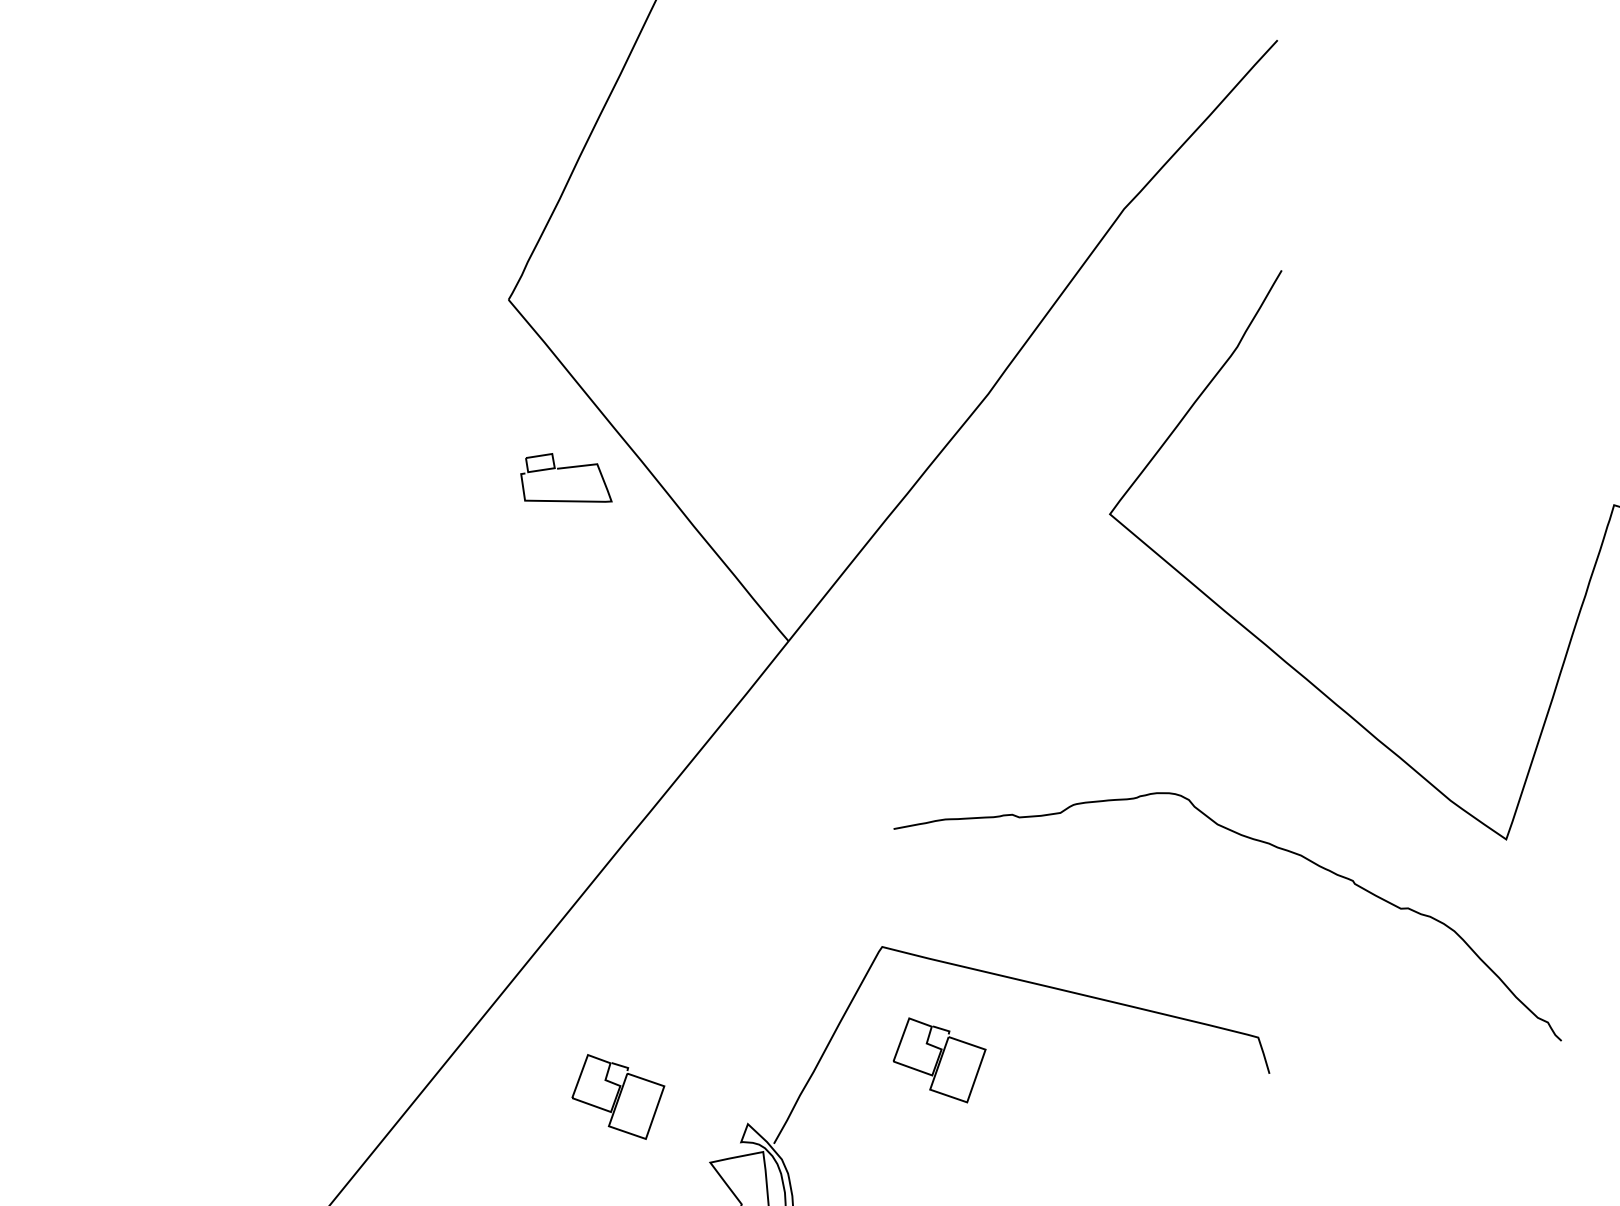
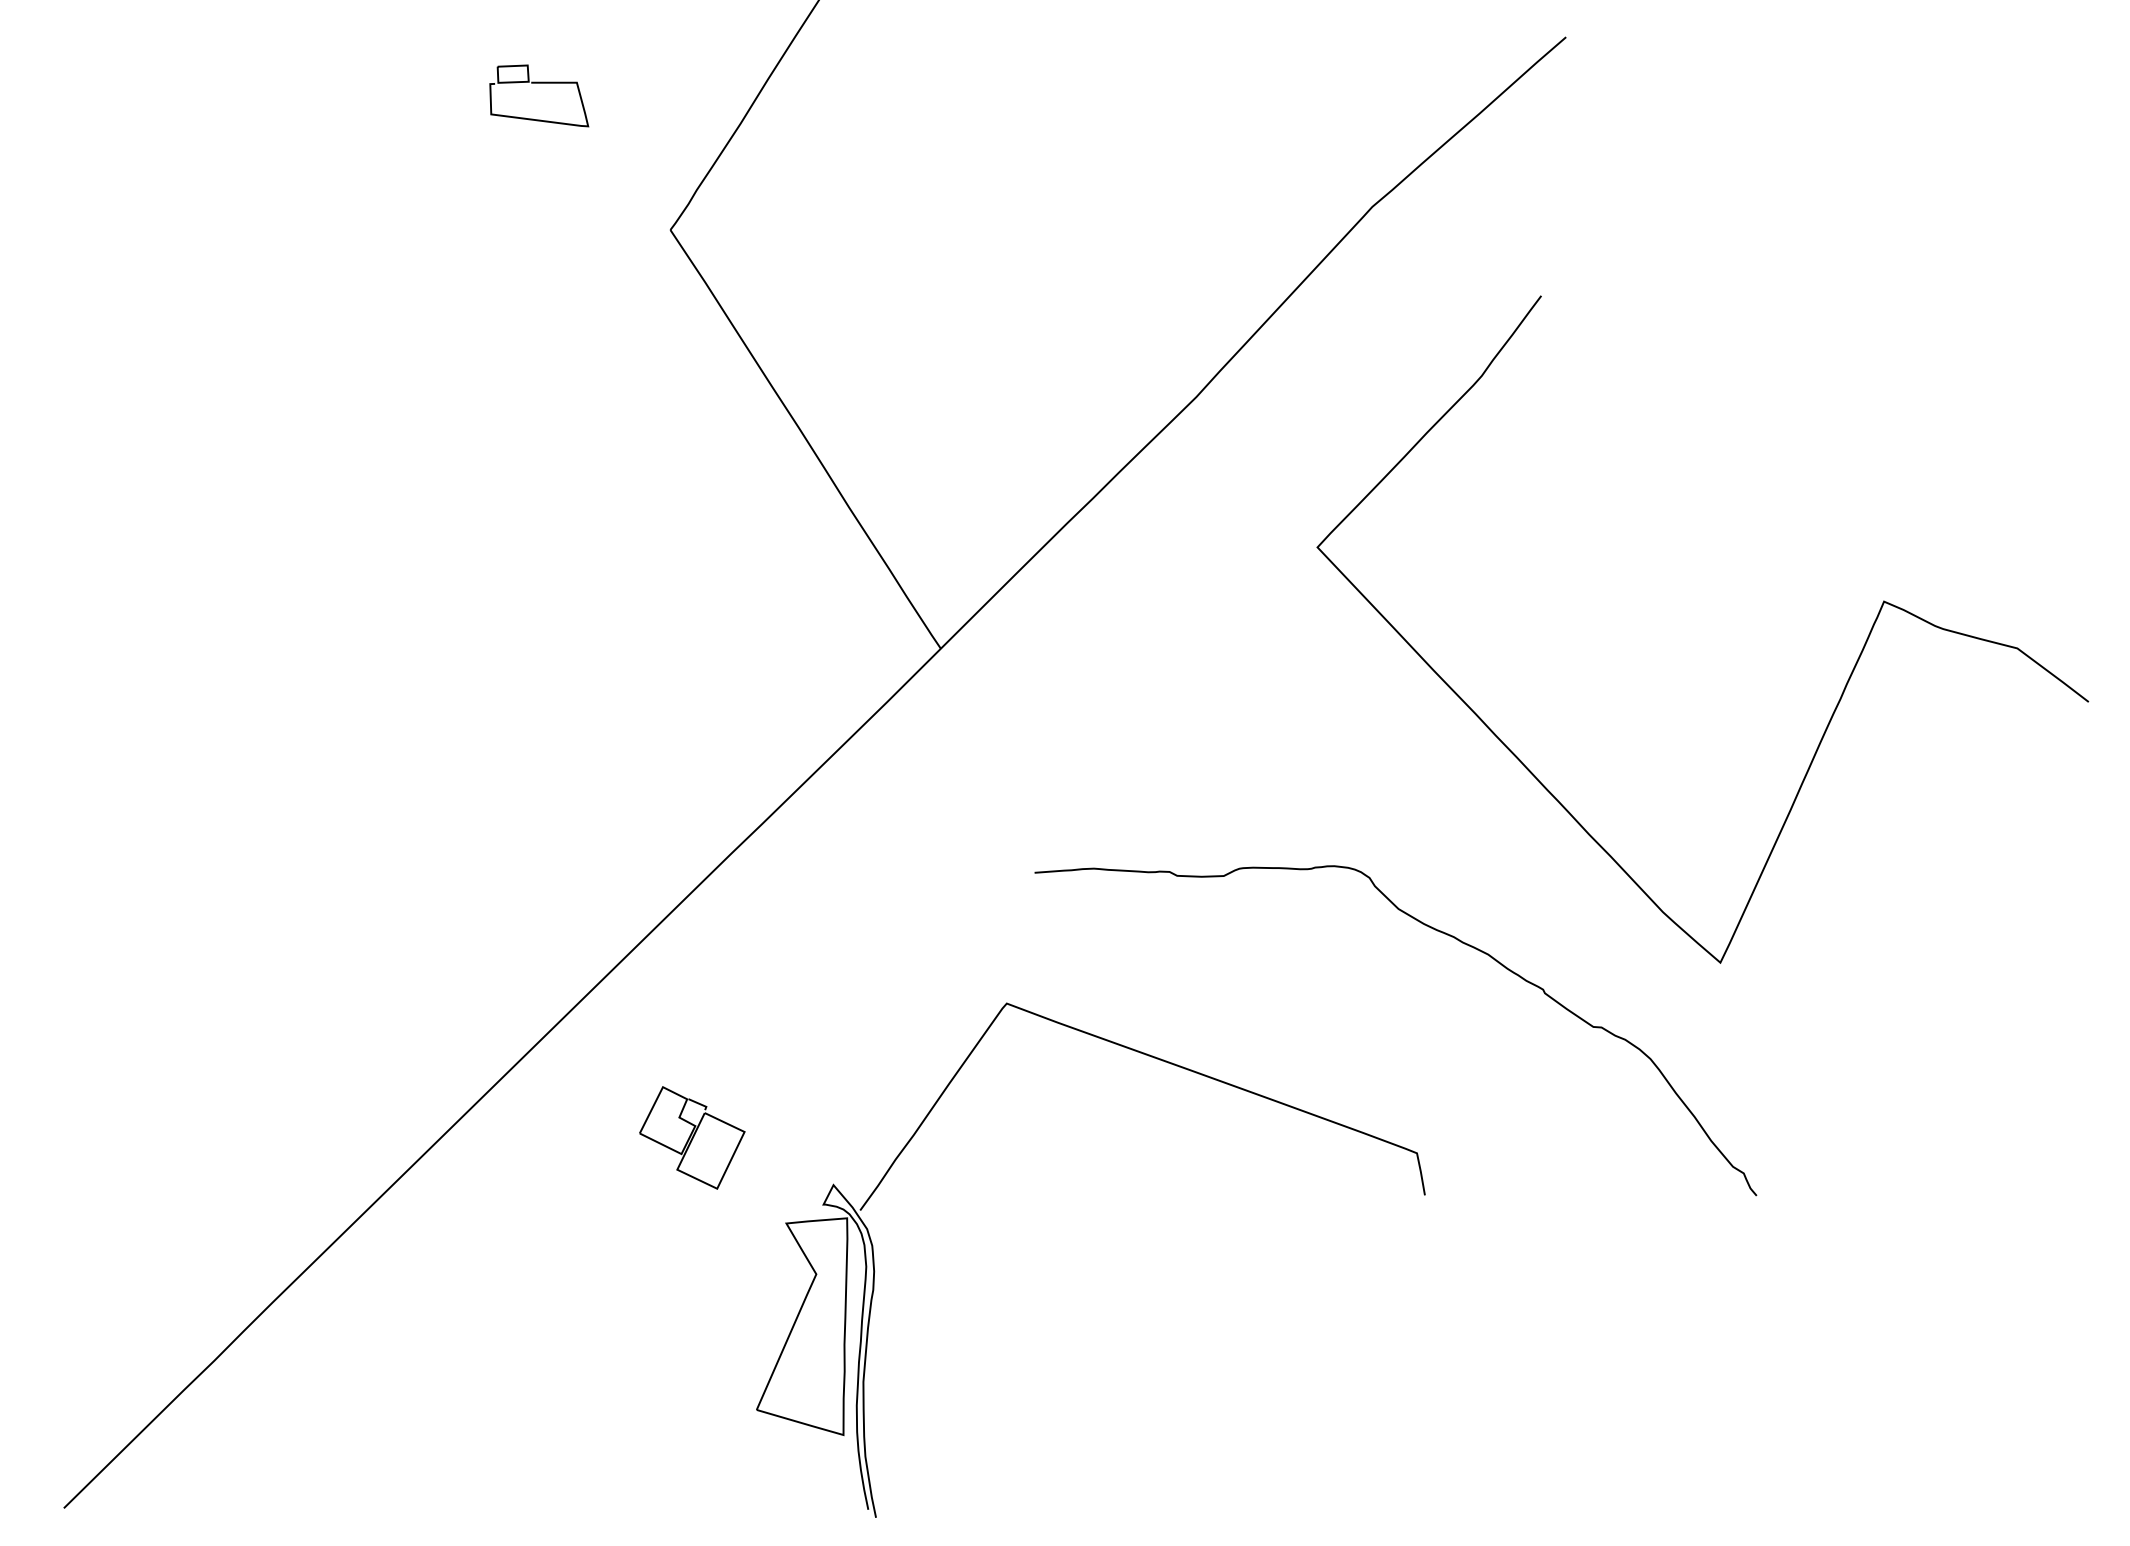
part: (564, 468) -> (539, 83), moved
part: (940, 1059) -> (1057, 1137), removed

